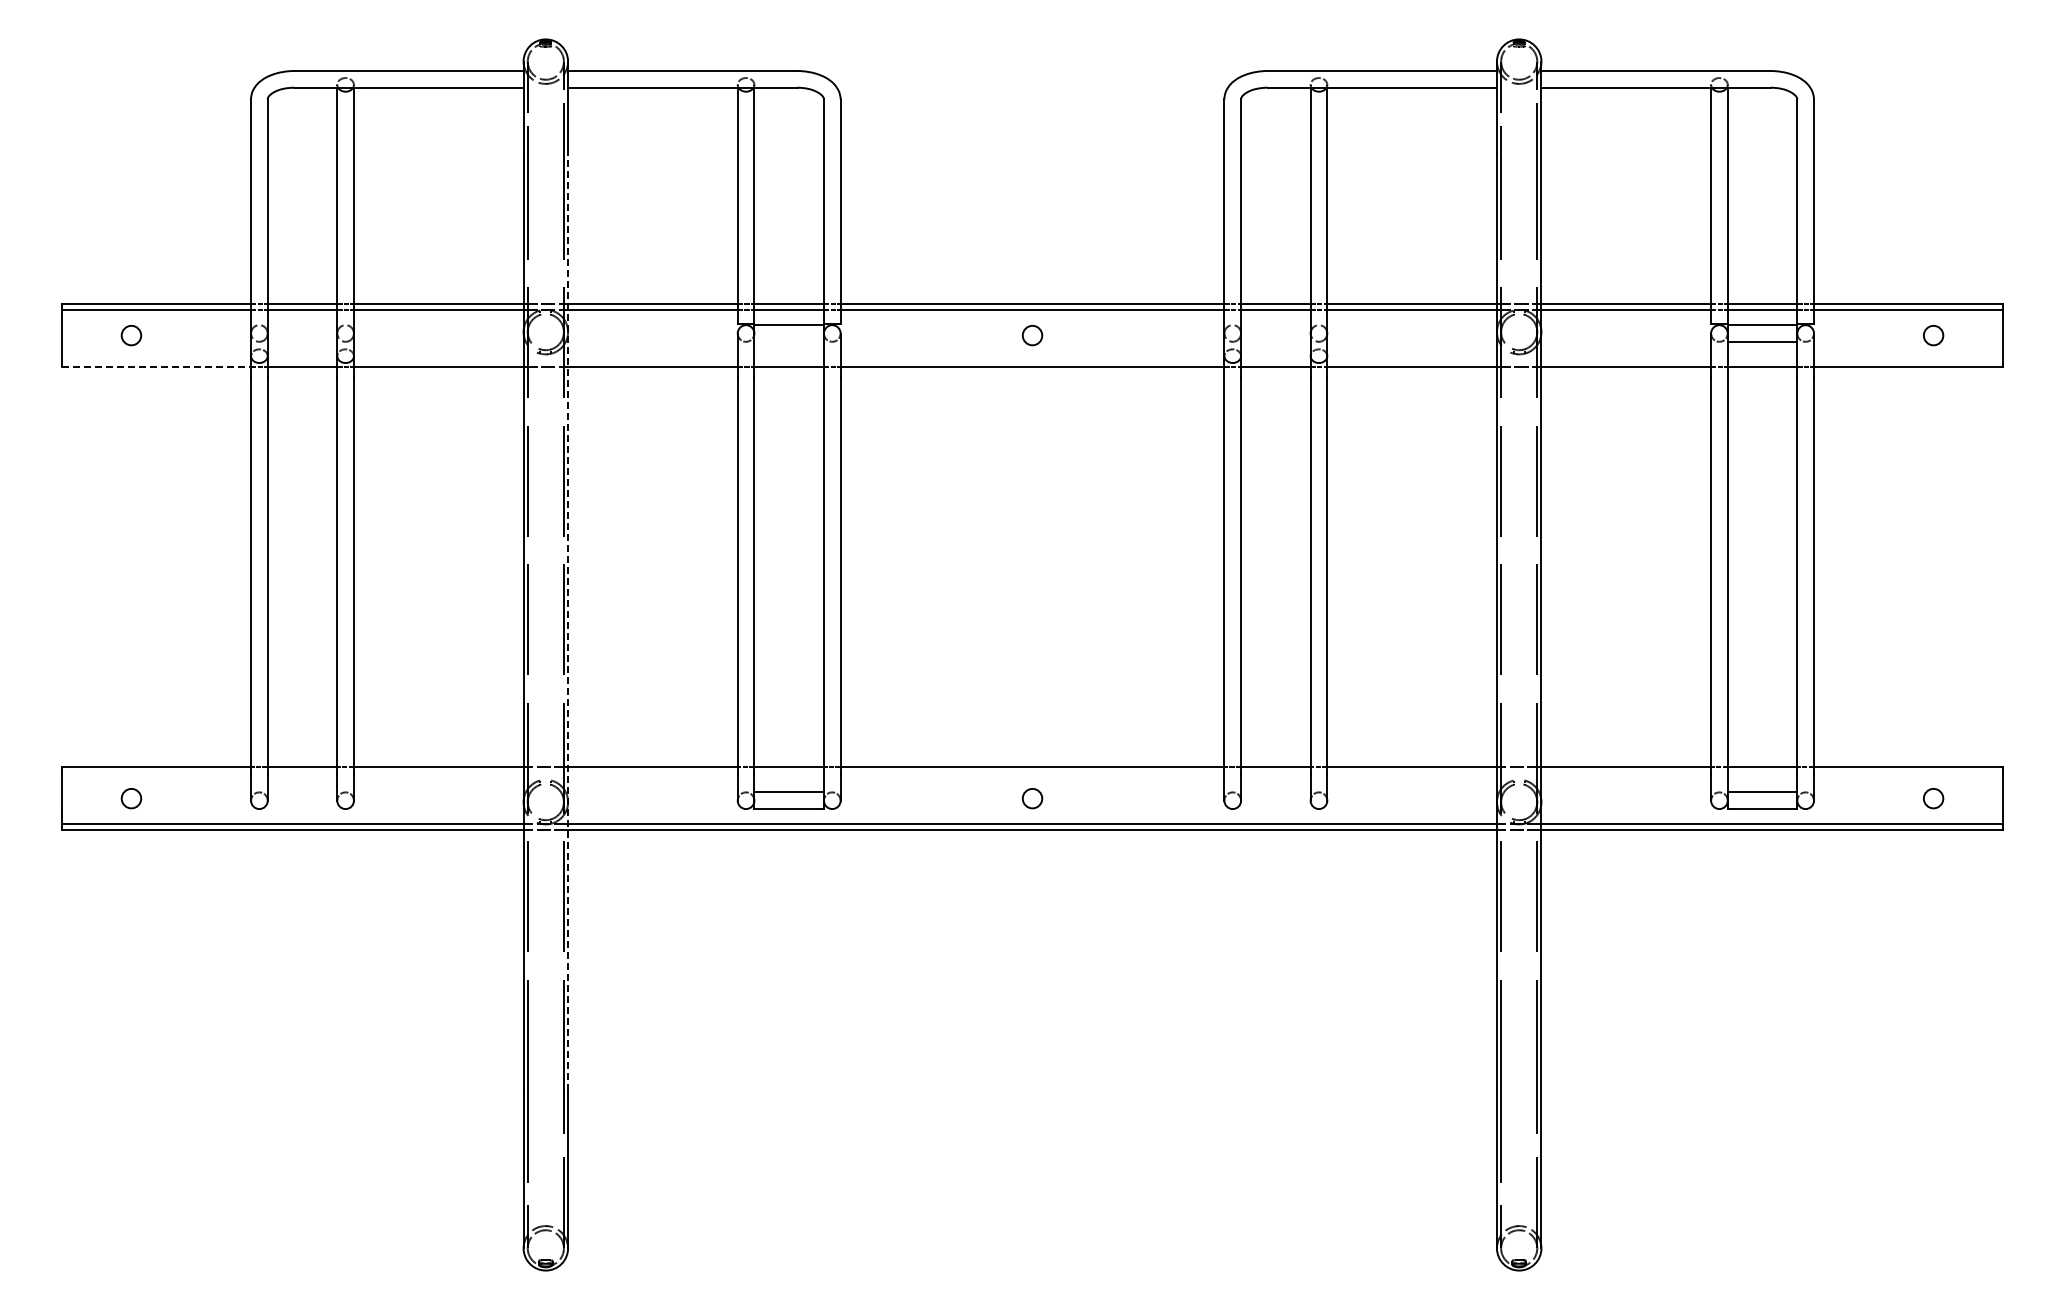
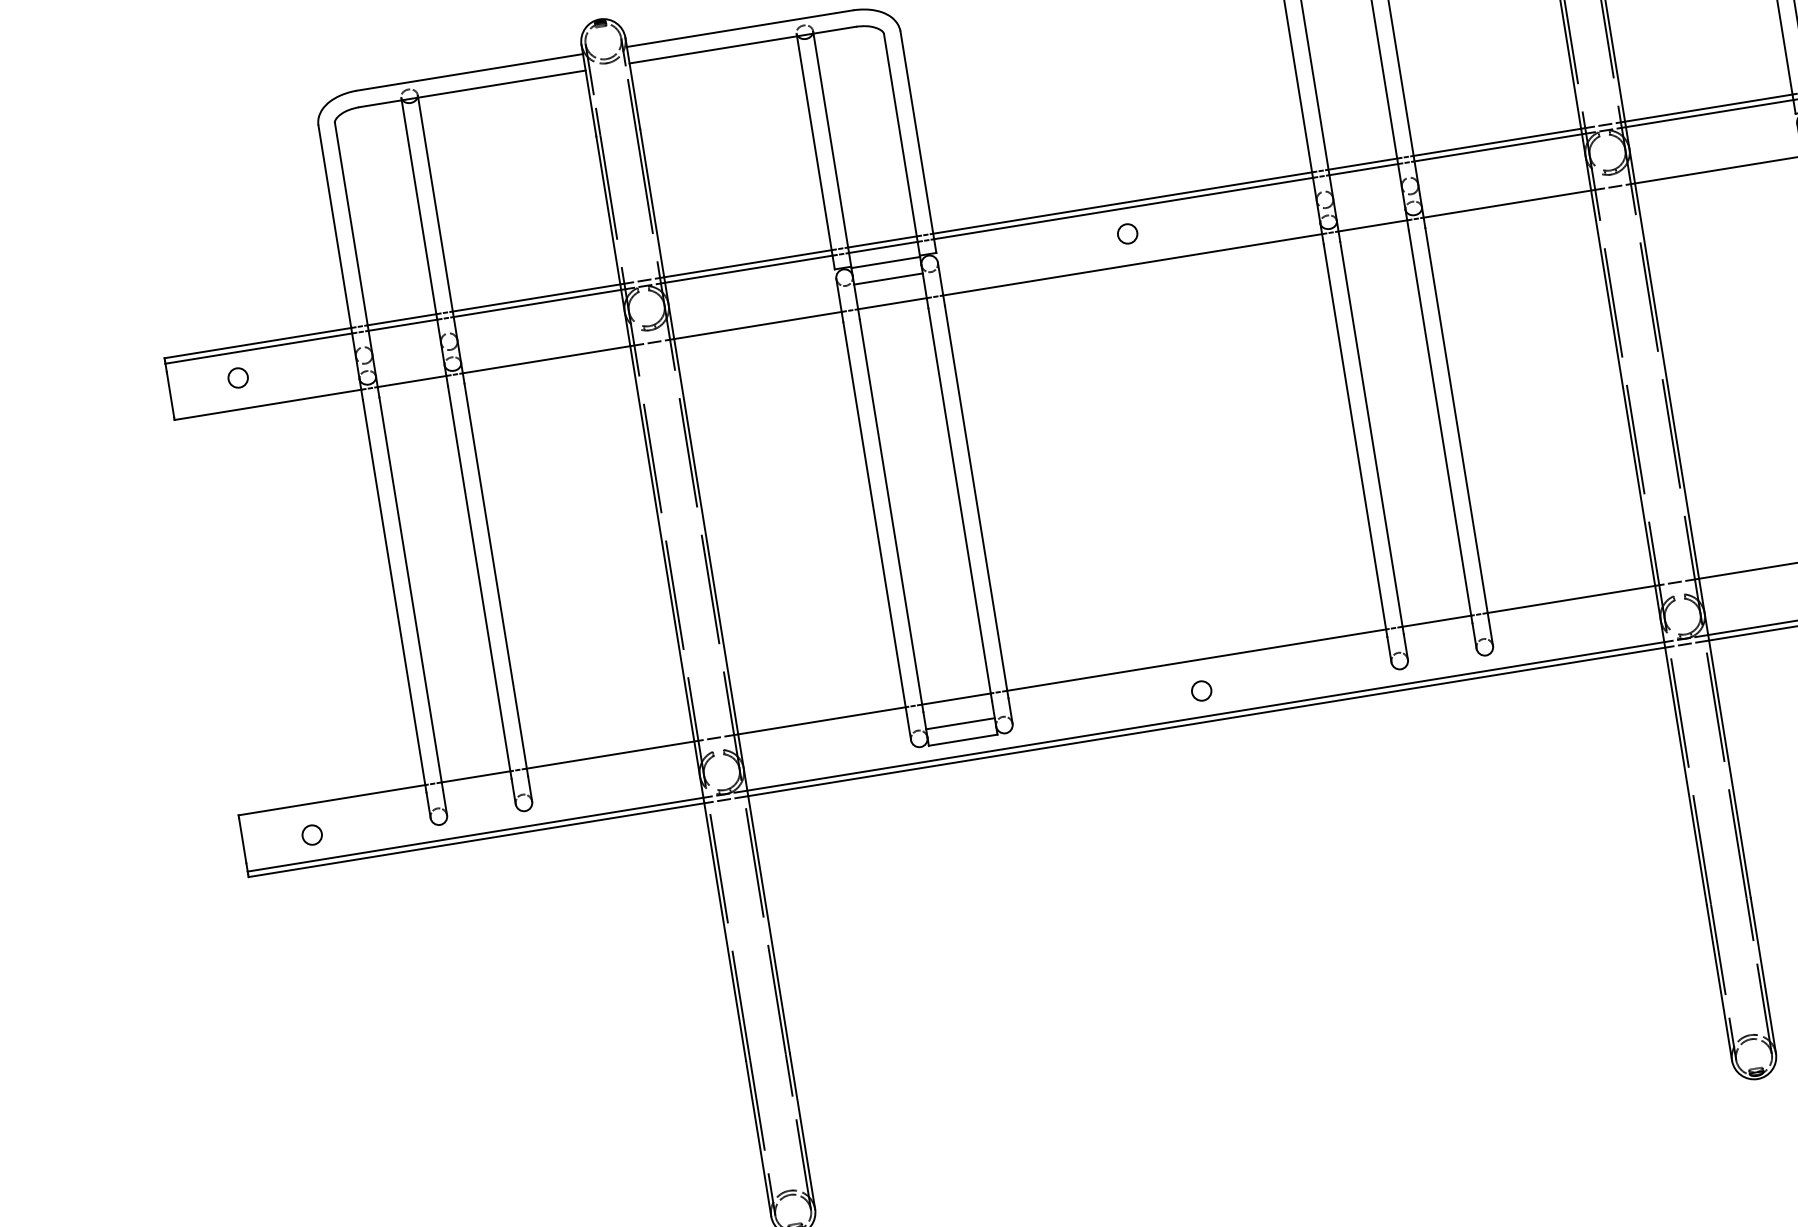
line: (788, 341) -> (887, 278), added
line: (156, 366) -> (267, 404), dashed -> solid
line: (568, 622) -> (715, 591), dashed -> solid

